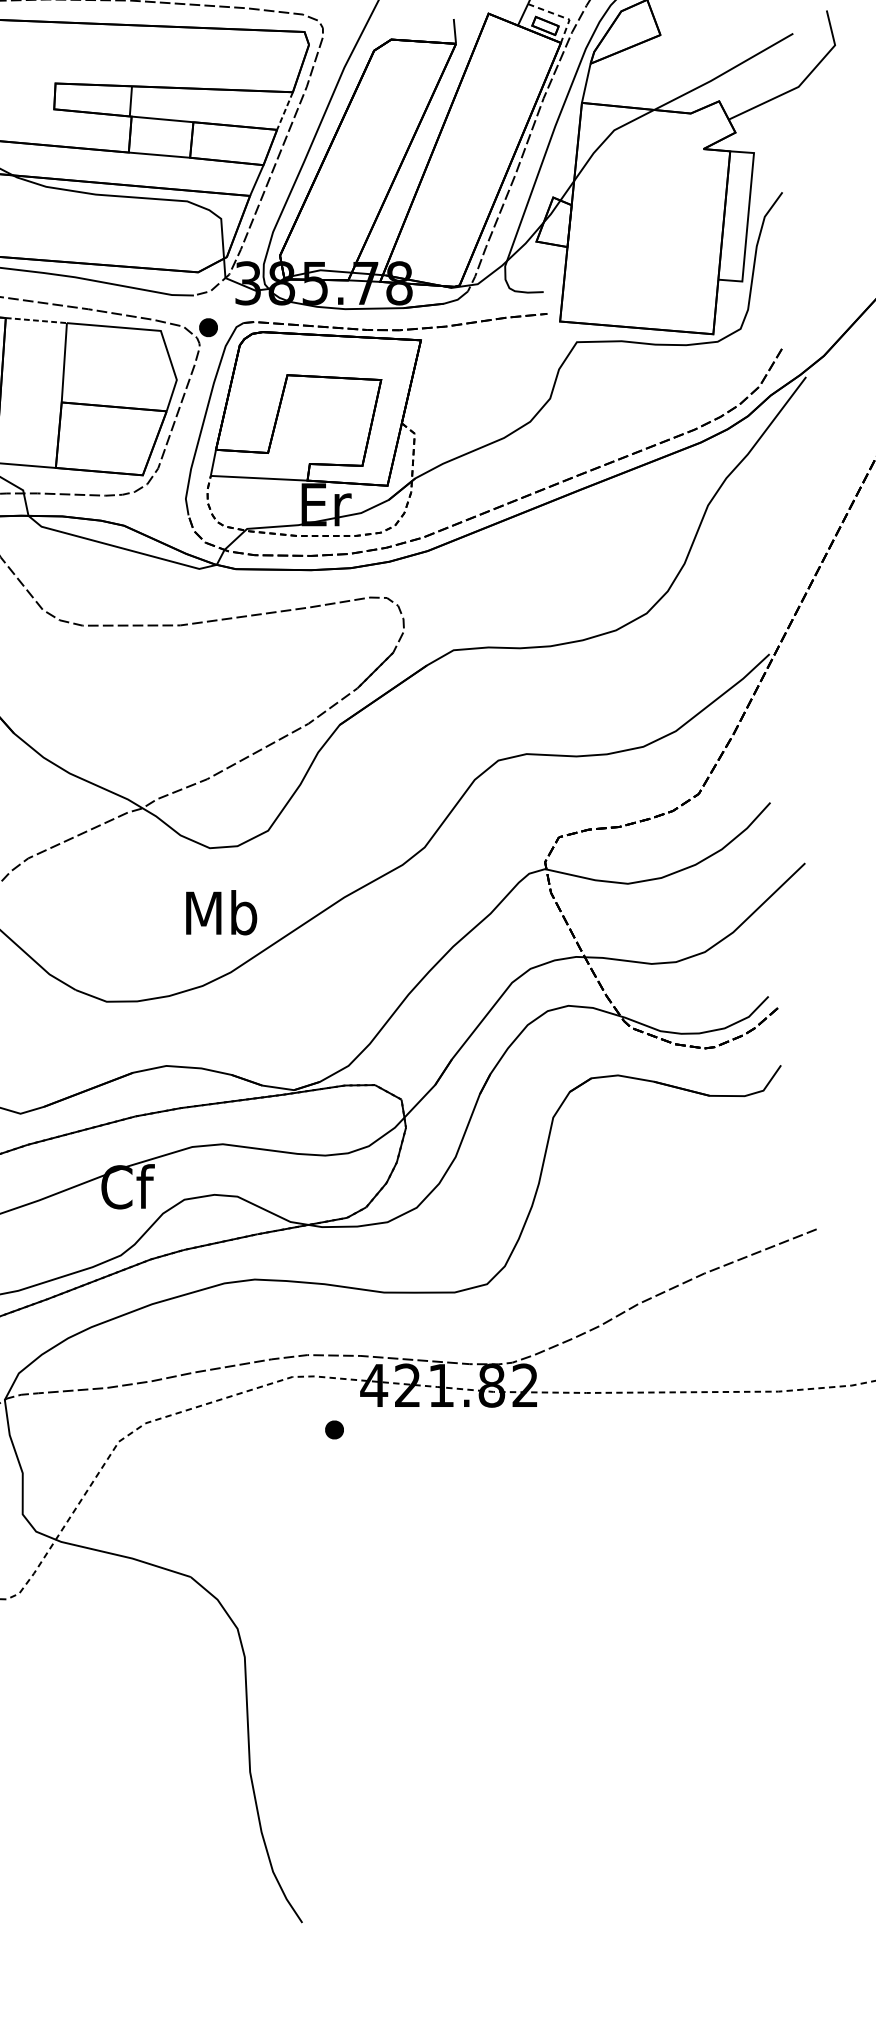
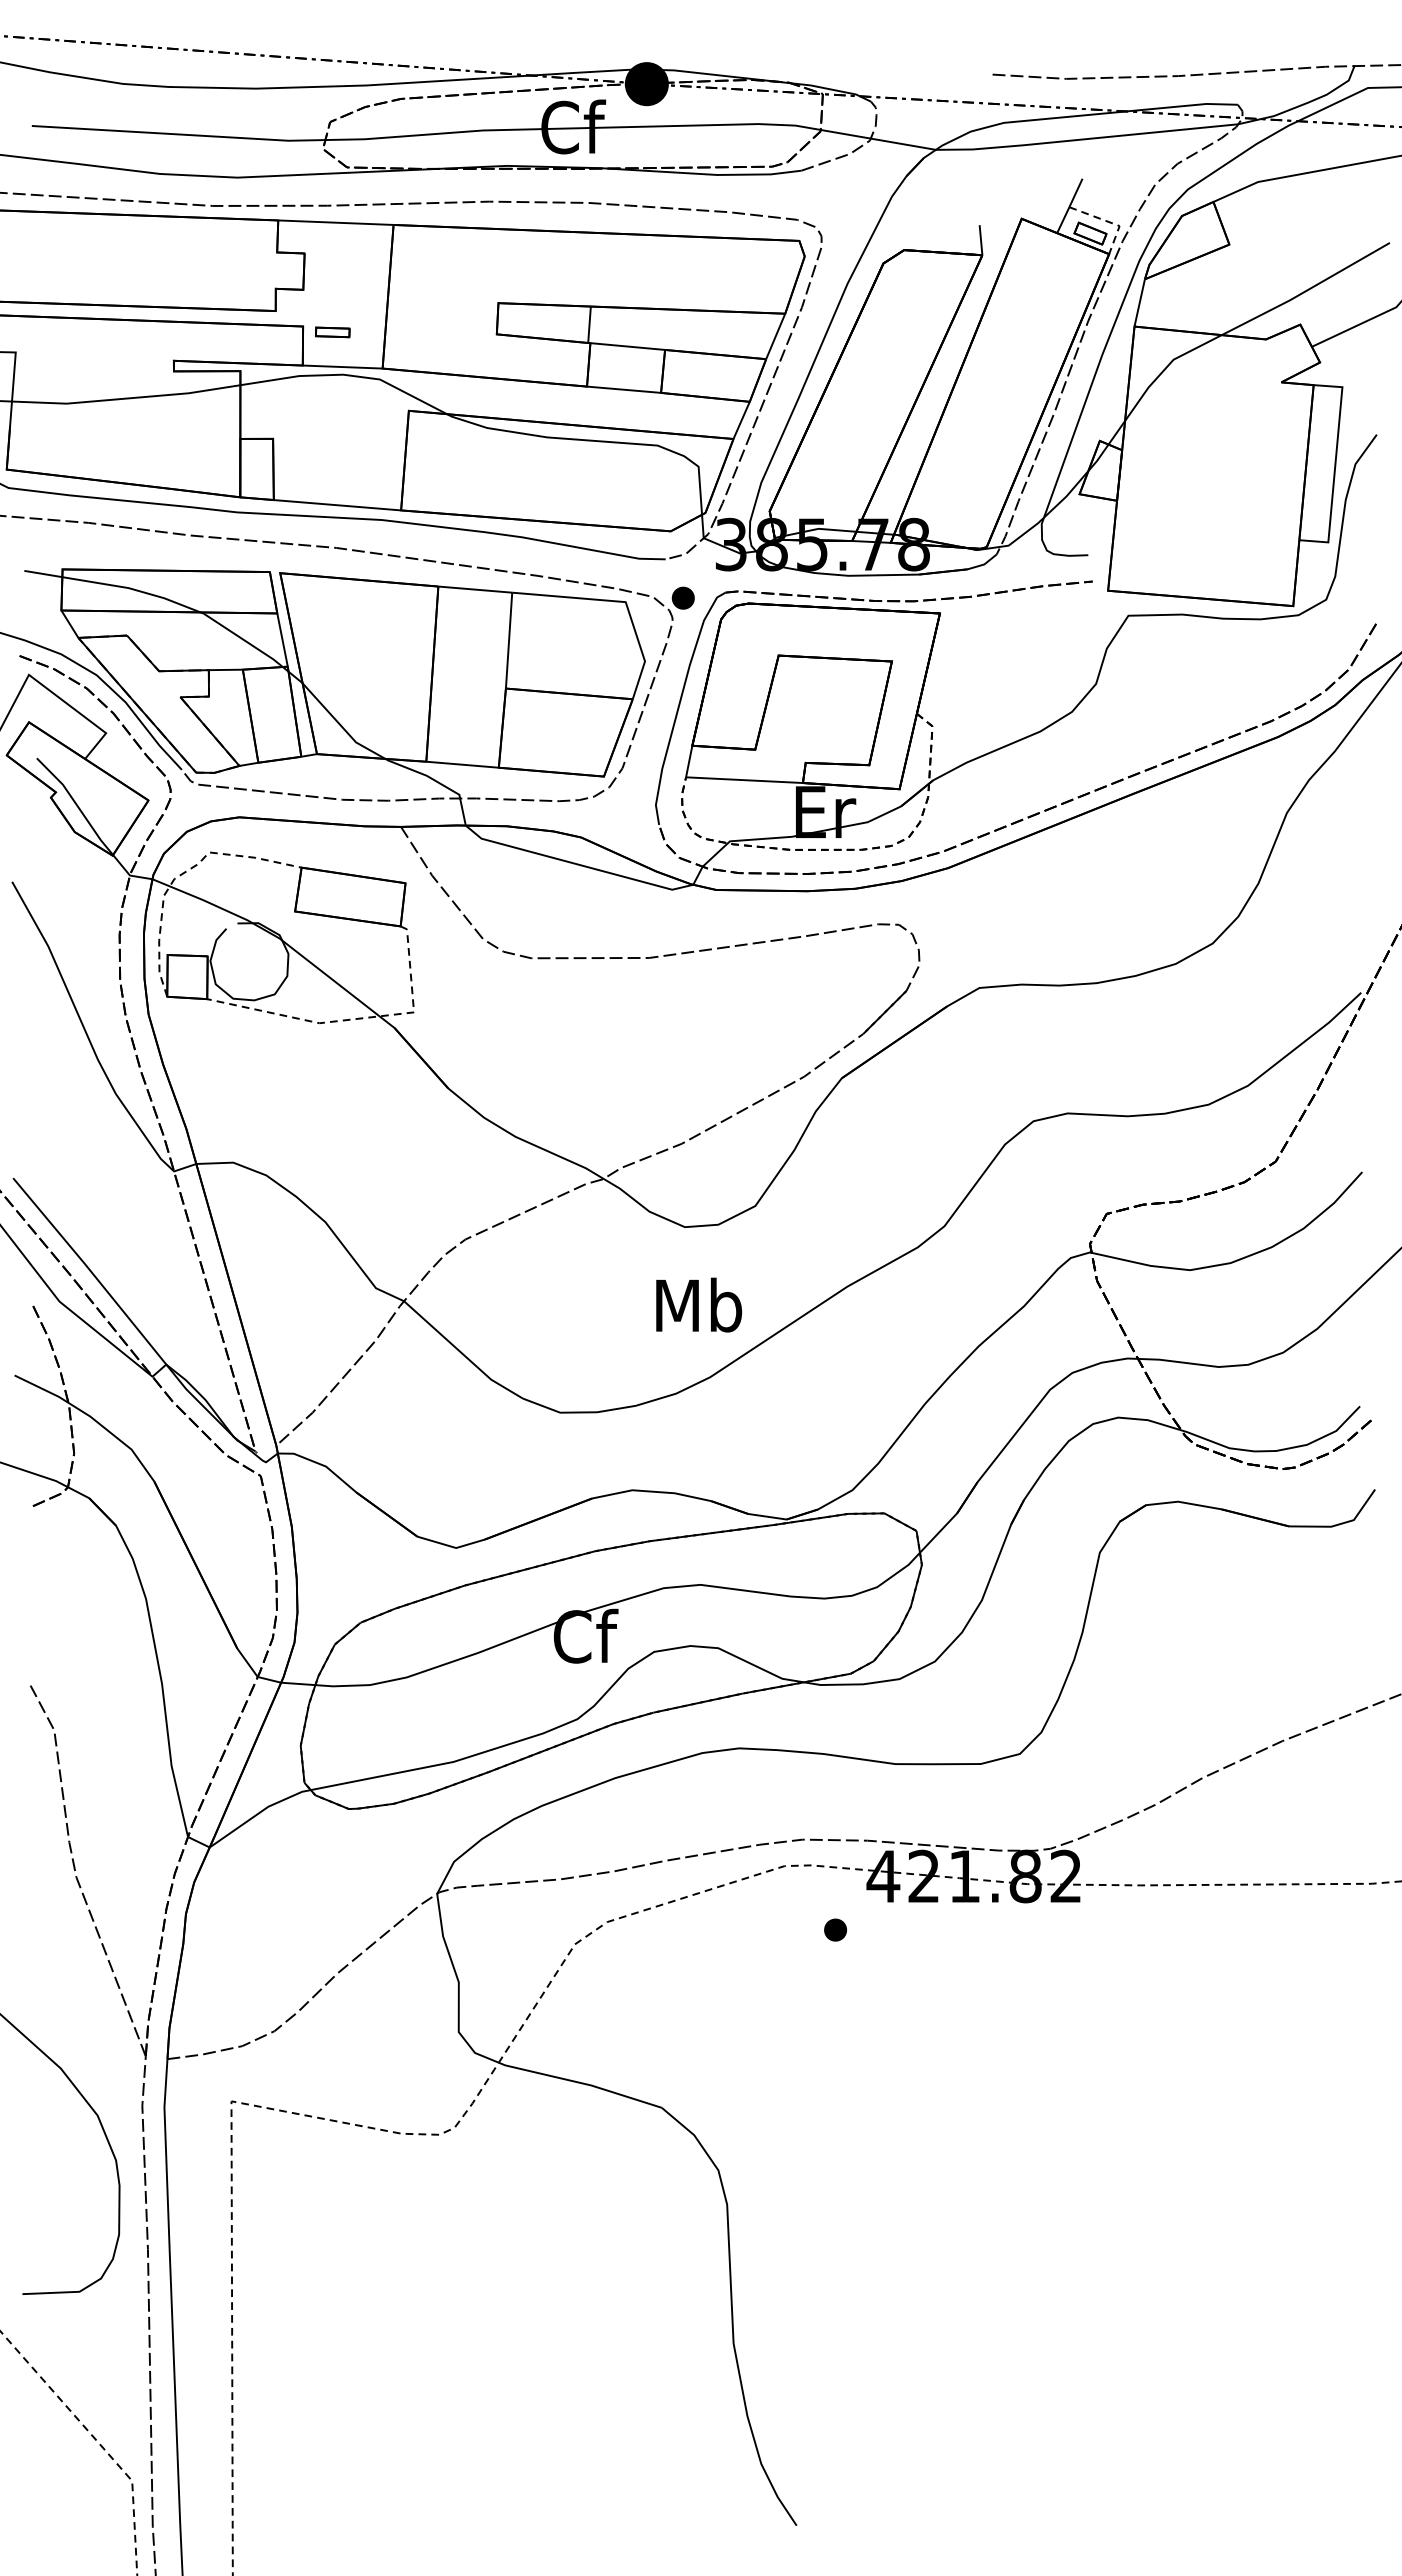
line: (284, 111) -> (775, 336), dashed -> solid
line: (36, 320) -> (475, 589), dashed -> solid

